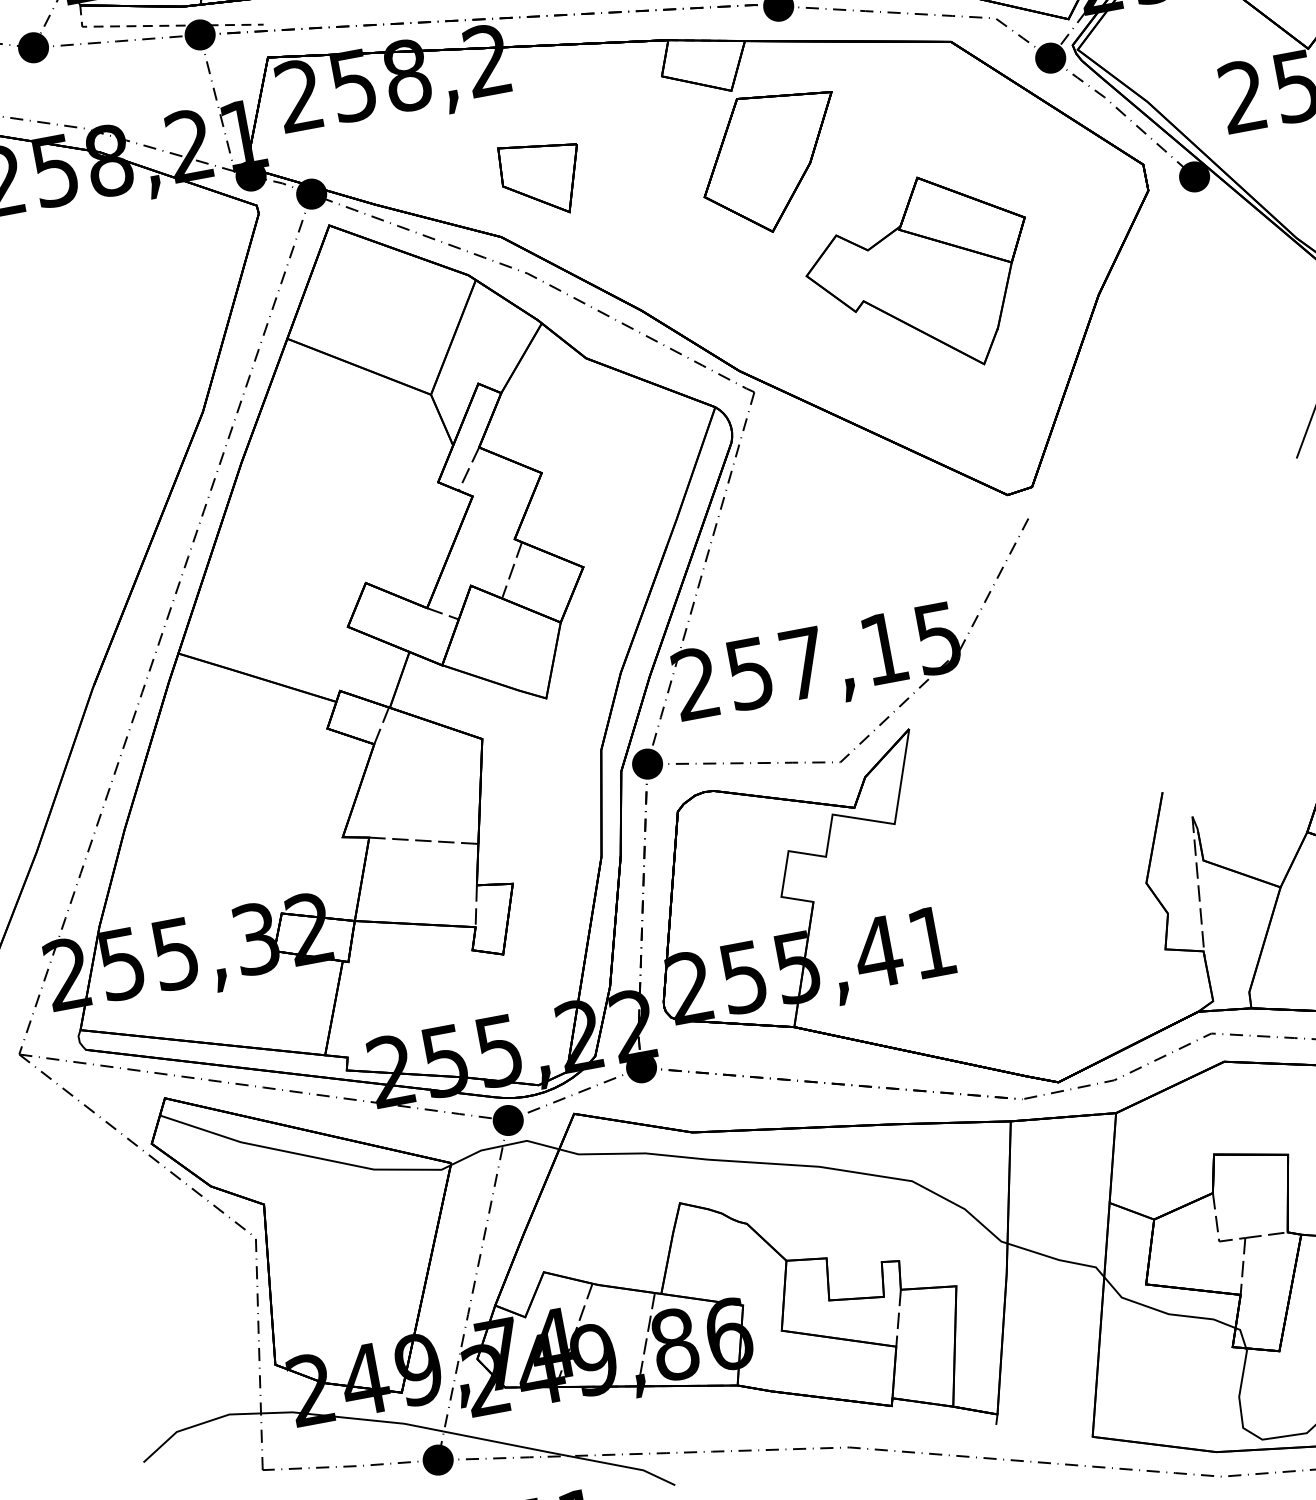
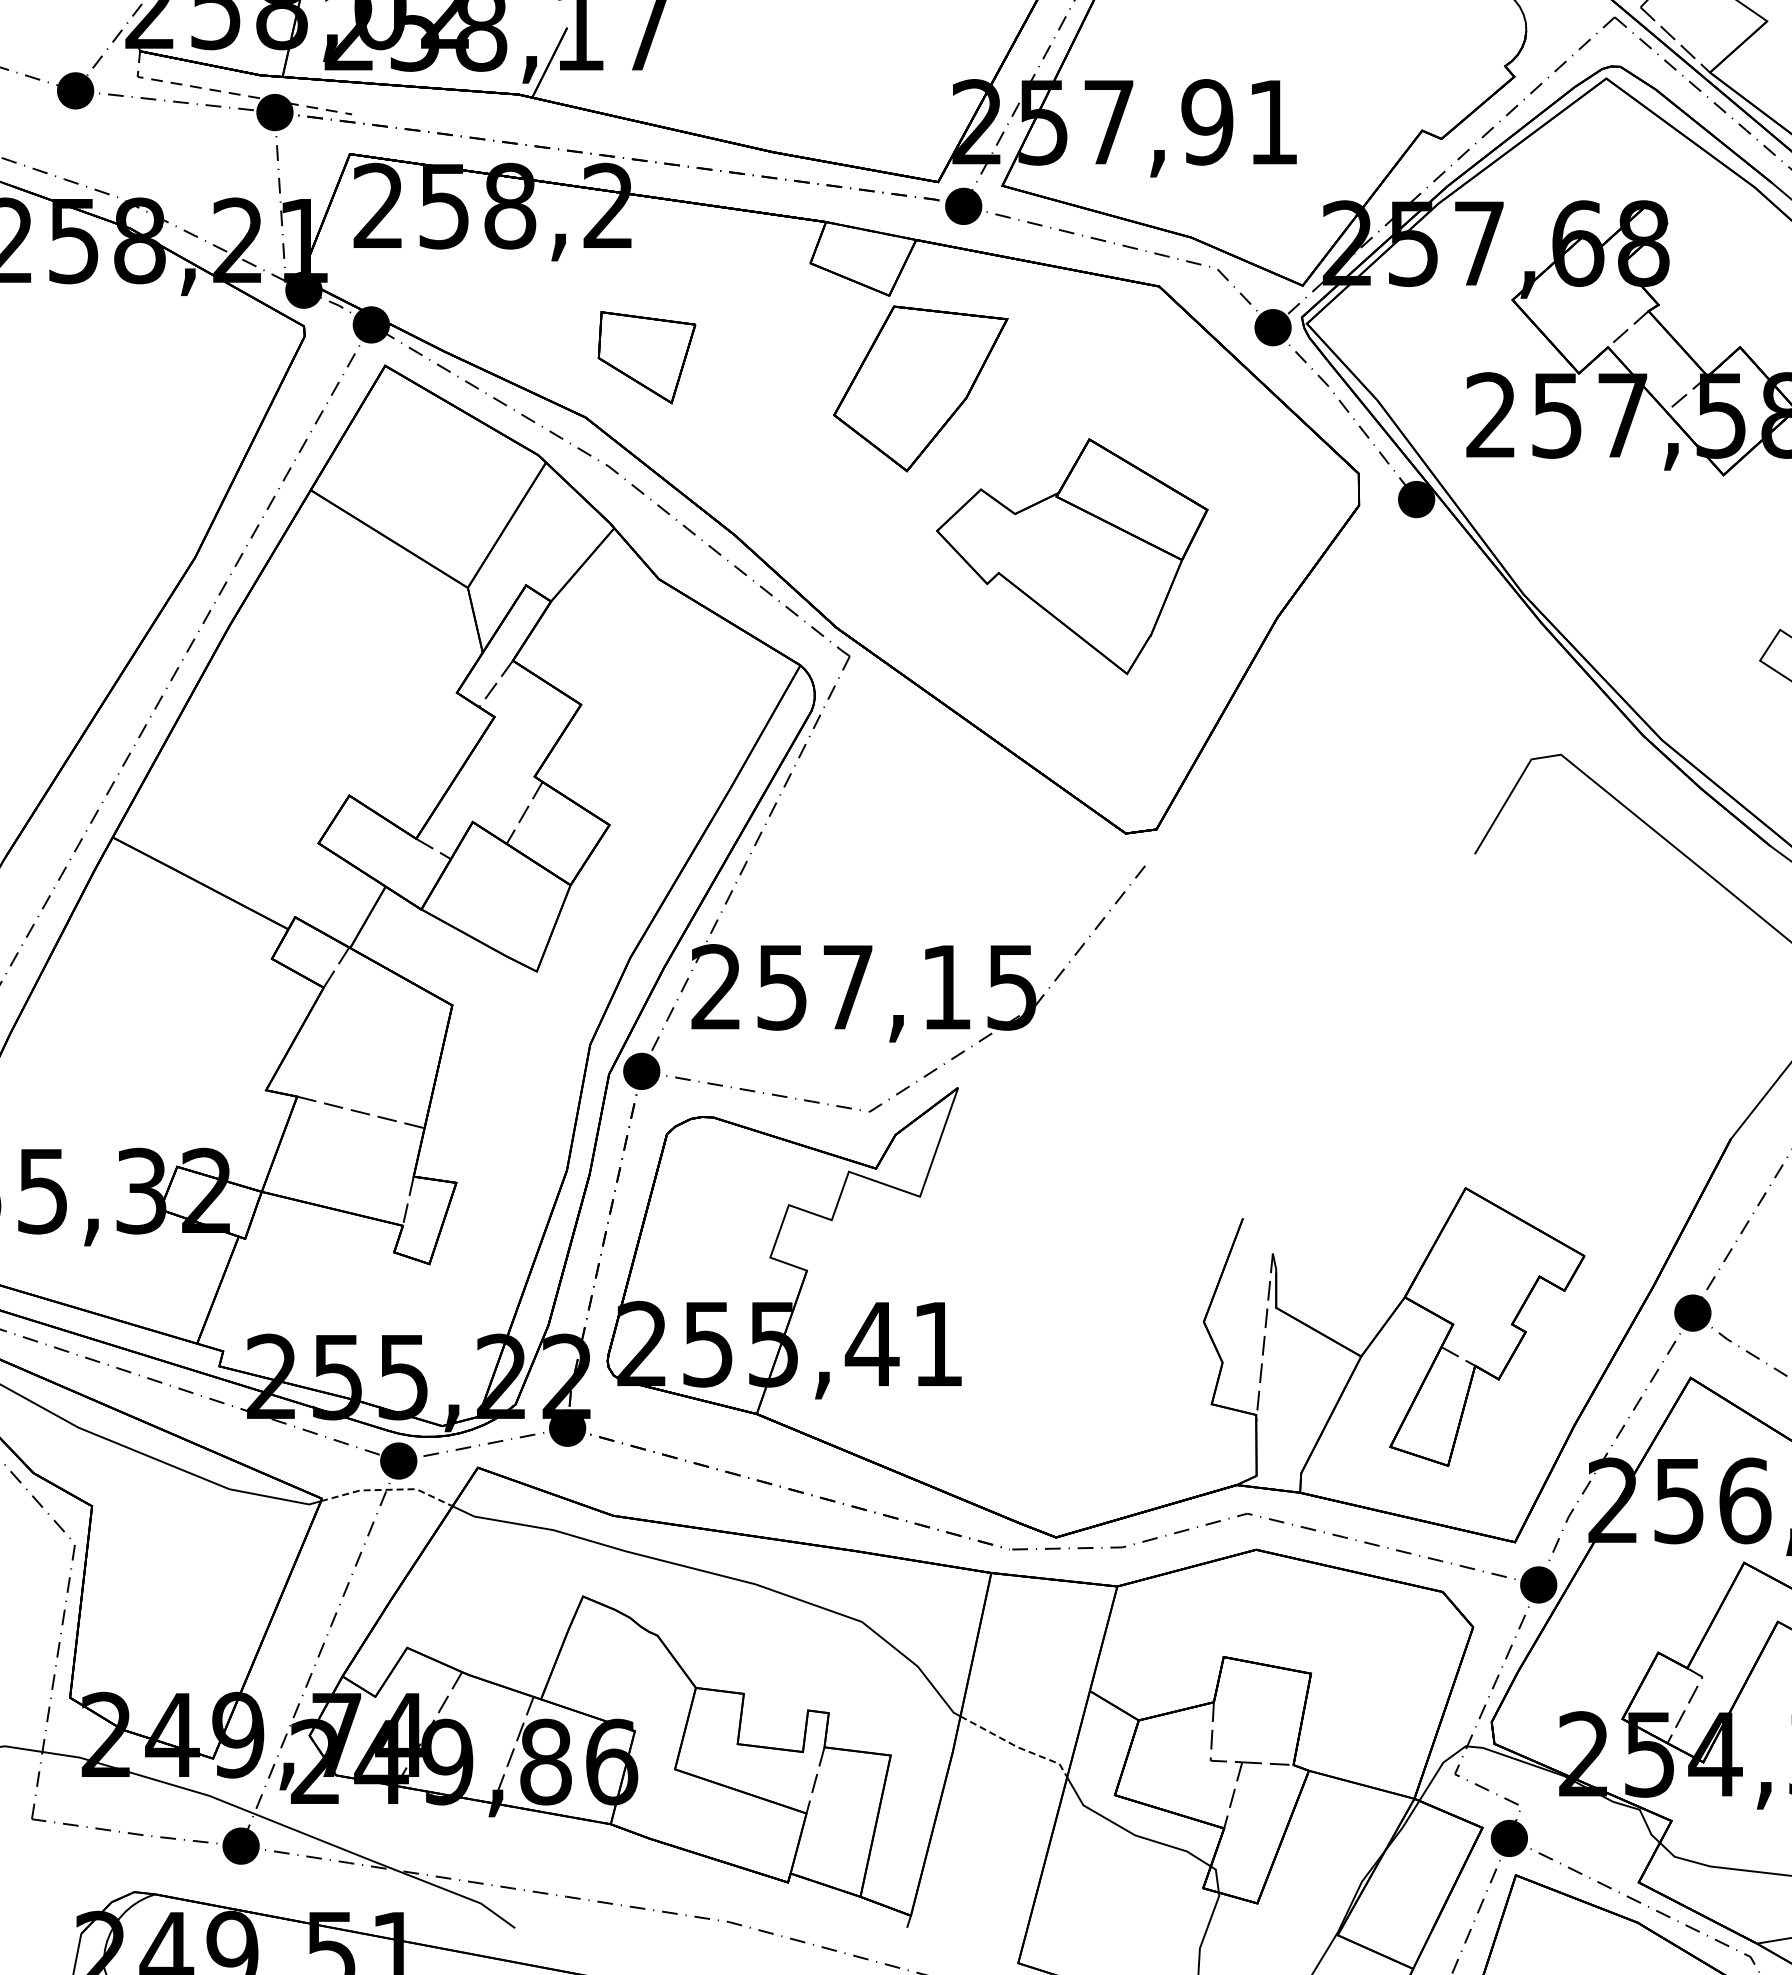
line: (504, 1145) -> (388, 1489), solid -> dashed
line: (1058, 1259) -> (1017, 1746), solid -> dashed

